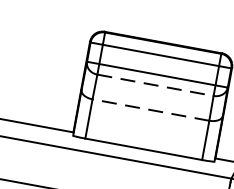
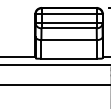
line: (156, 85) -> (69, 28), dashed -> solid
line: (151, 110) -> (69, 40), dashed -> solid

